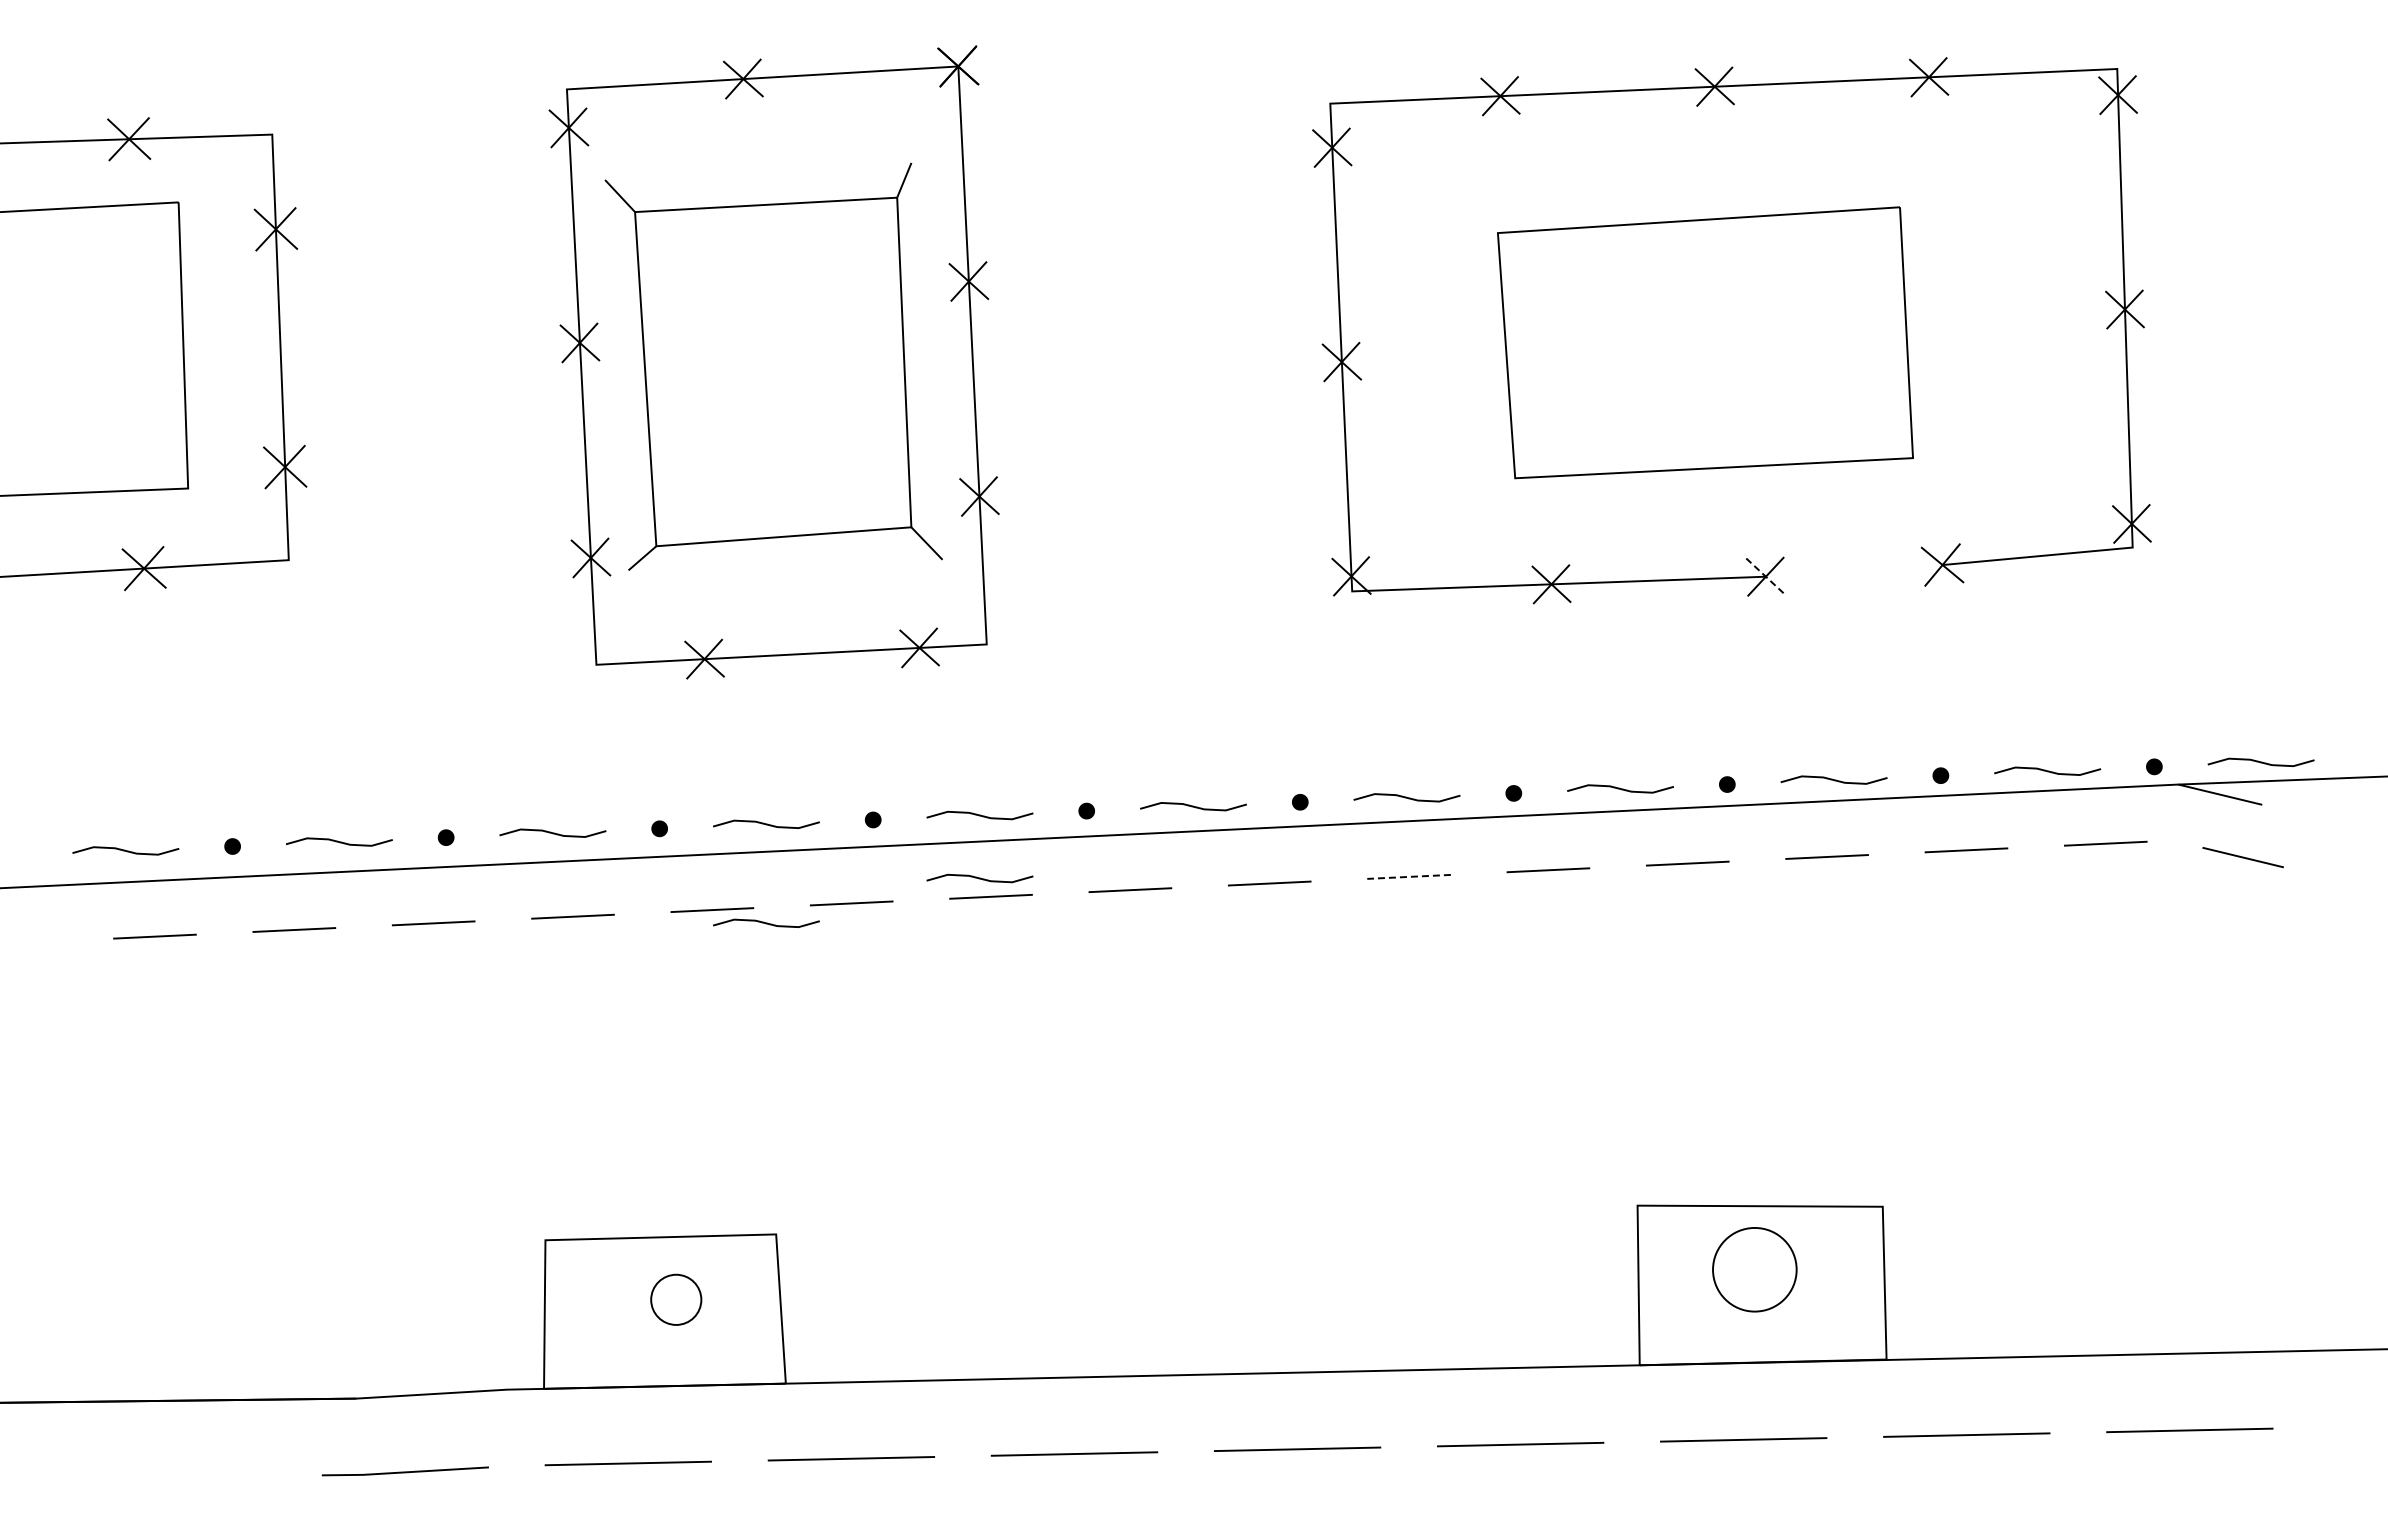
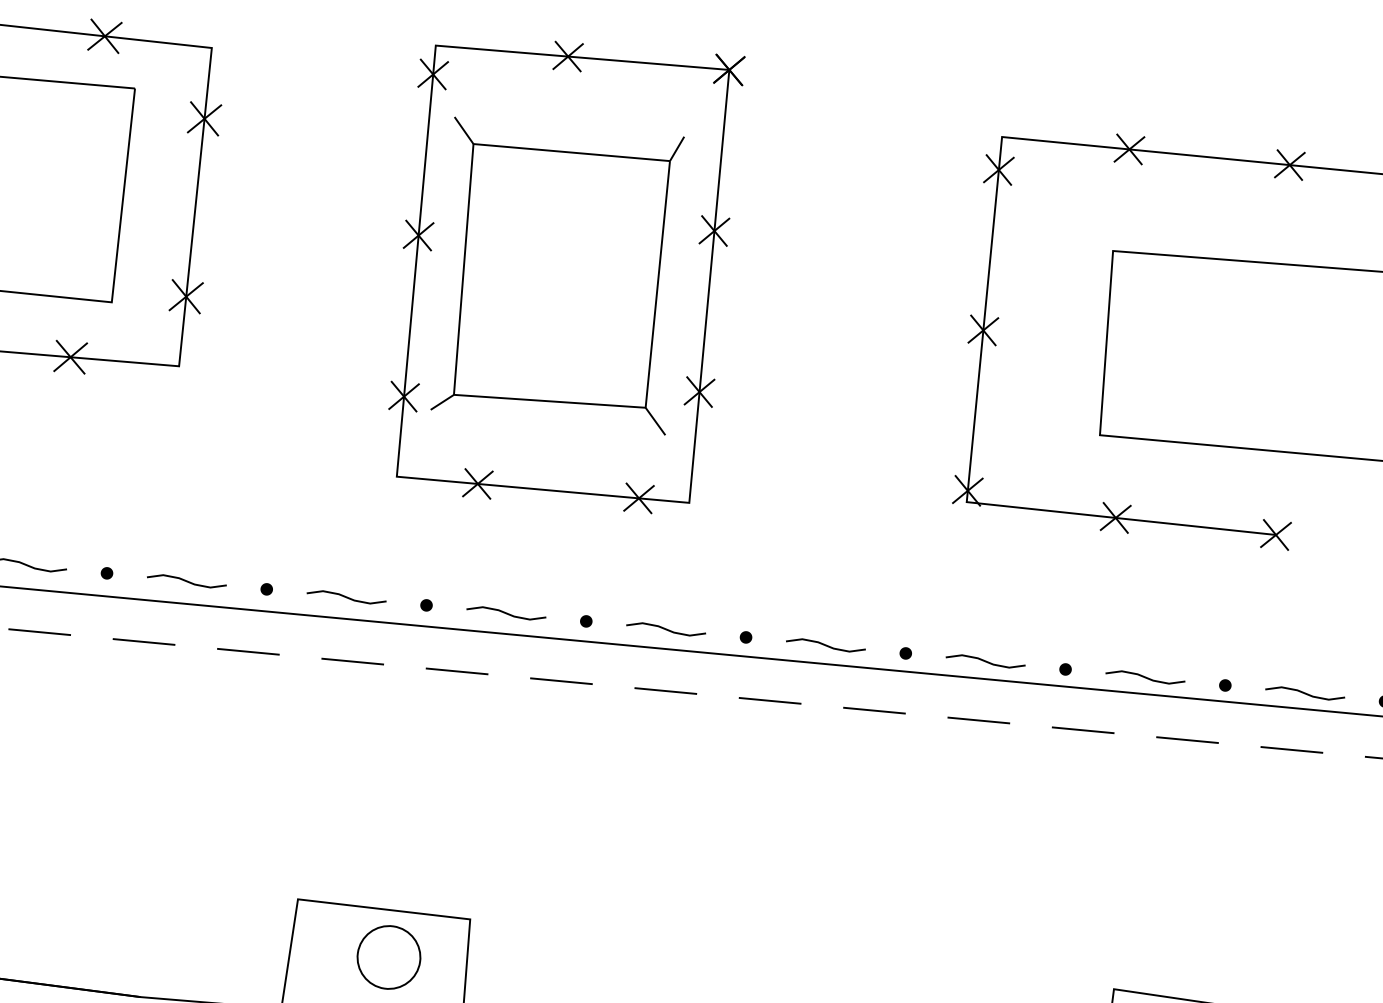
line: (1765, 576) -> (1275, 534), dashed -> solid
line: (1409, 876) -> (979, 720), dashed -> solid
curve: (979, 878) -> (659, 676), removed
curve: (766, 922) -> (496, 686), removed
circle: (676, 1299) -> (389, 957), size x1.67

